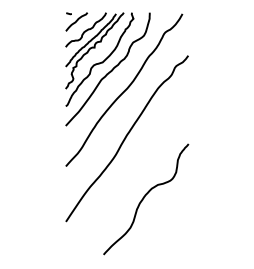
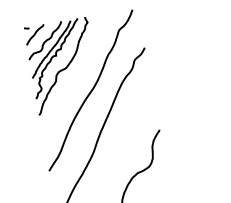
curve: (109, 71) -> (73, 75), removed

